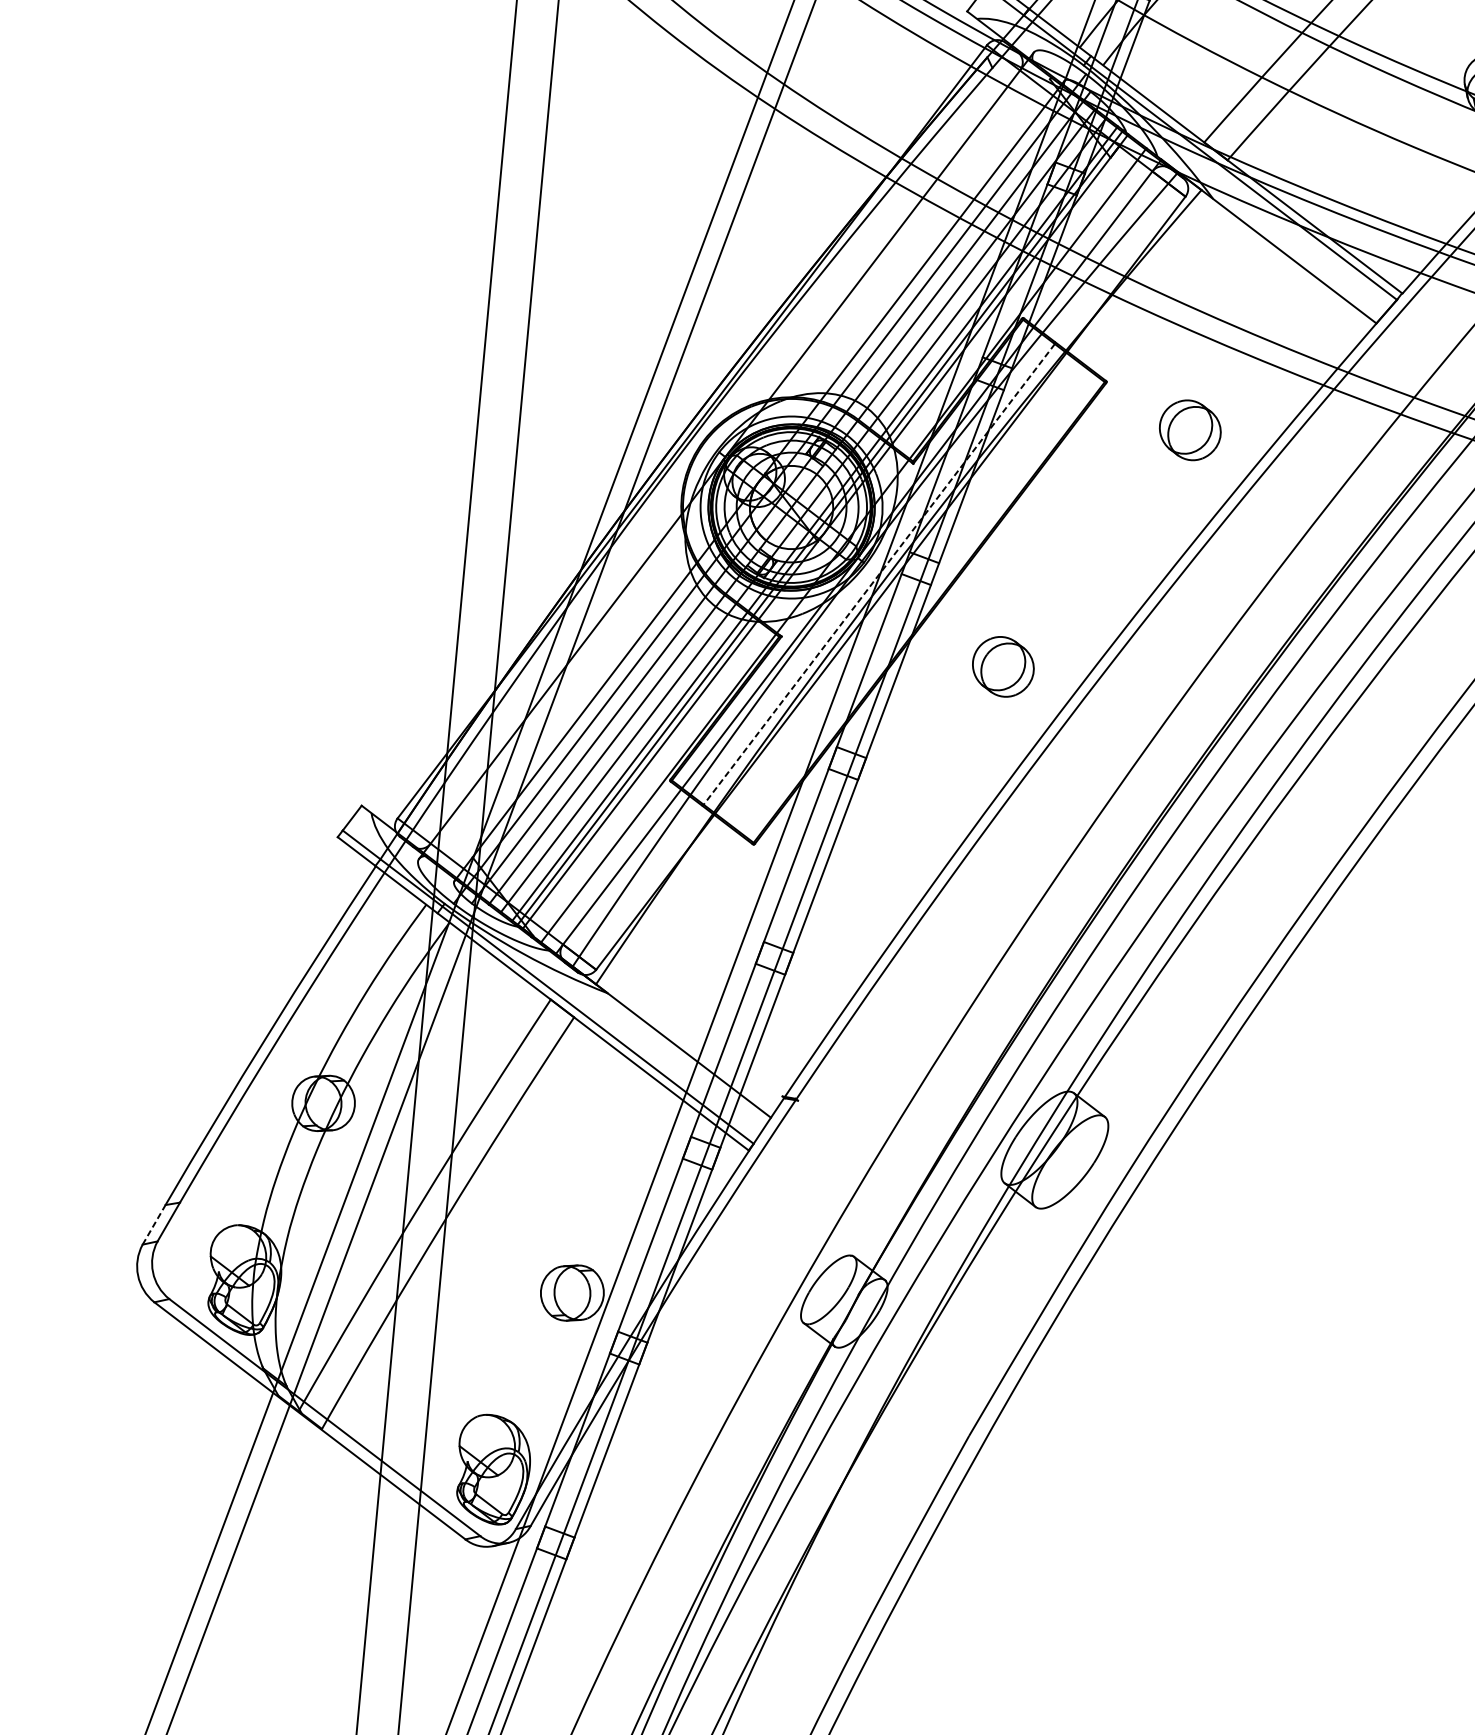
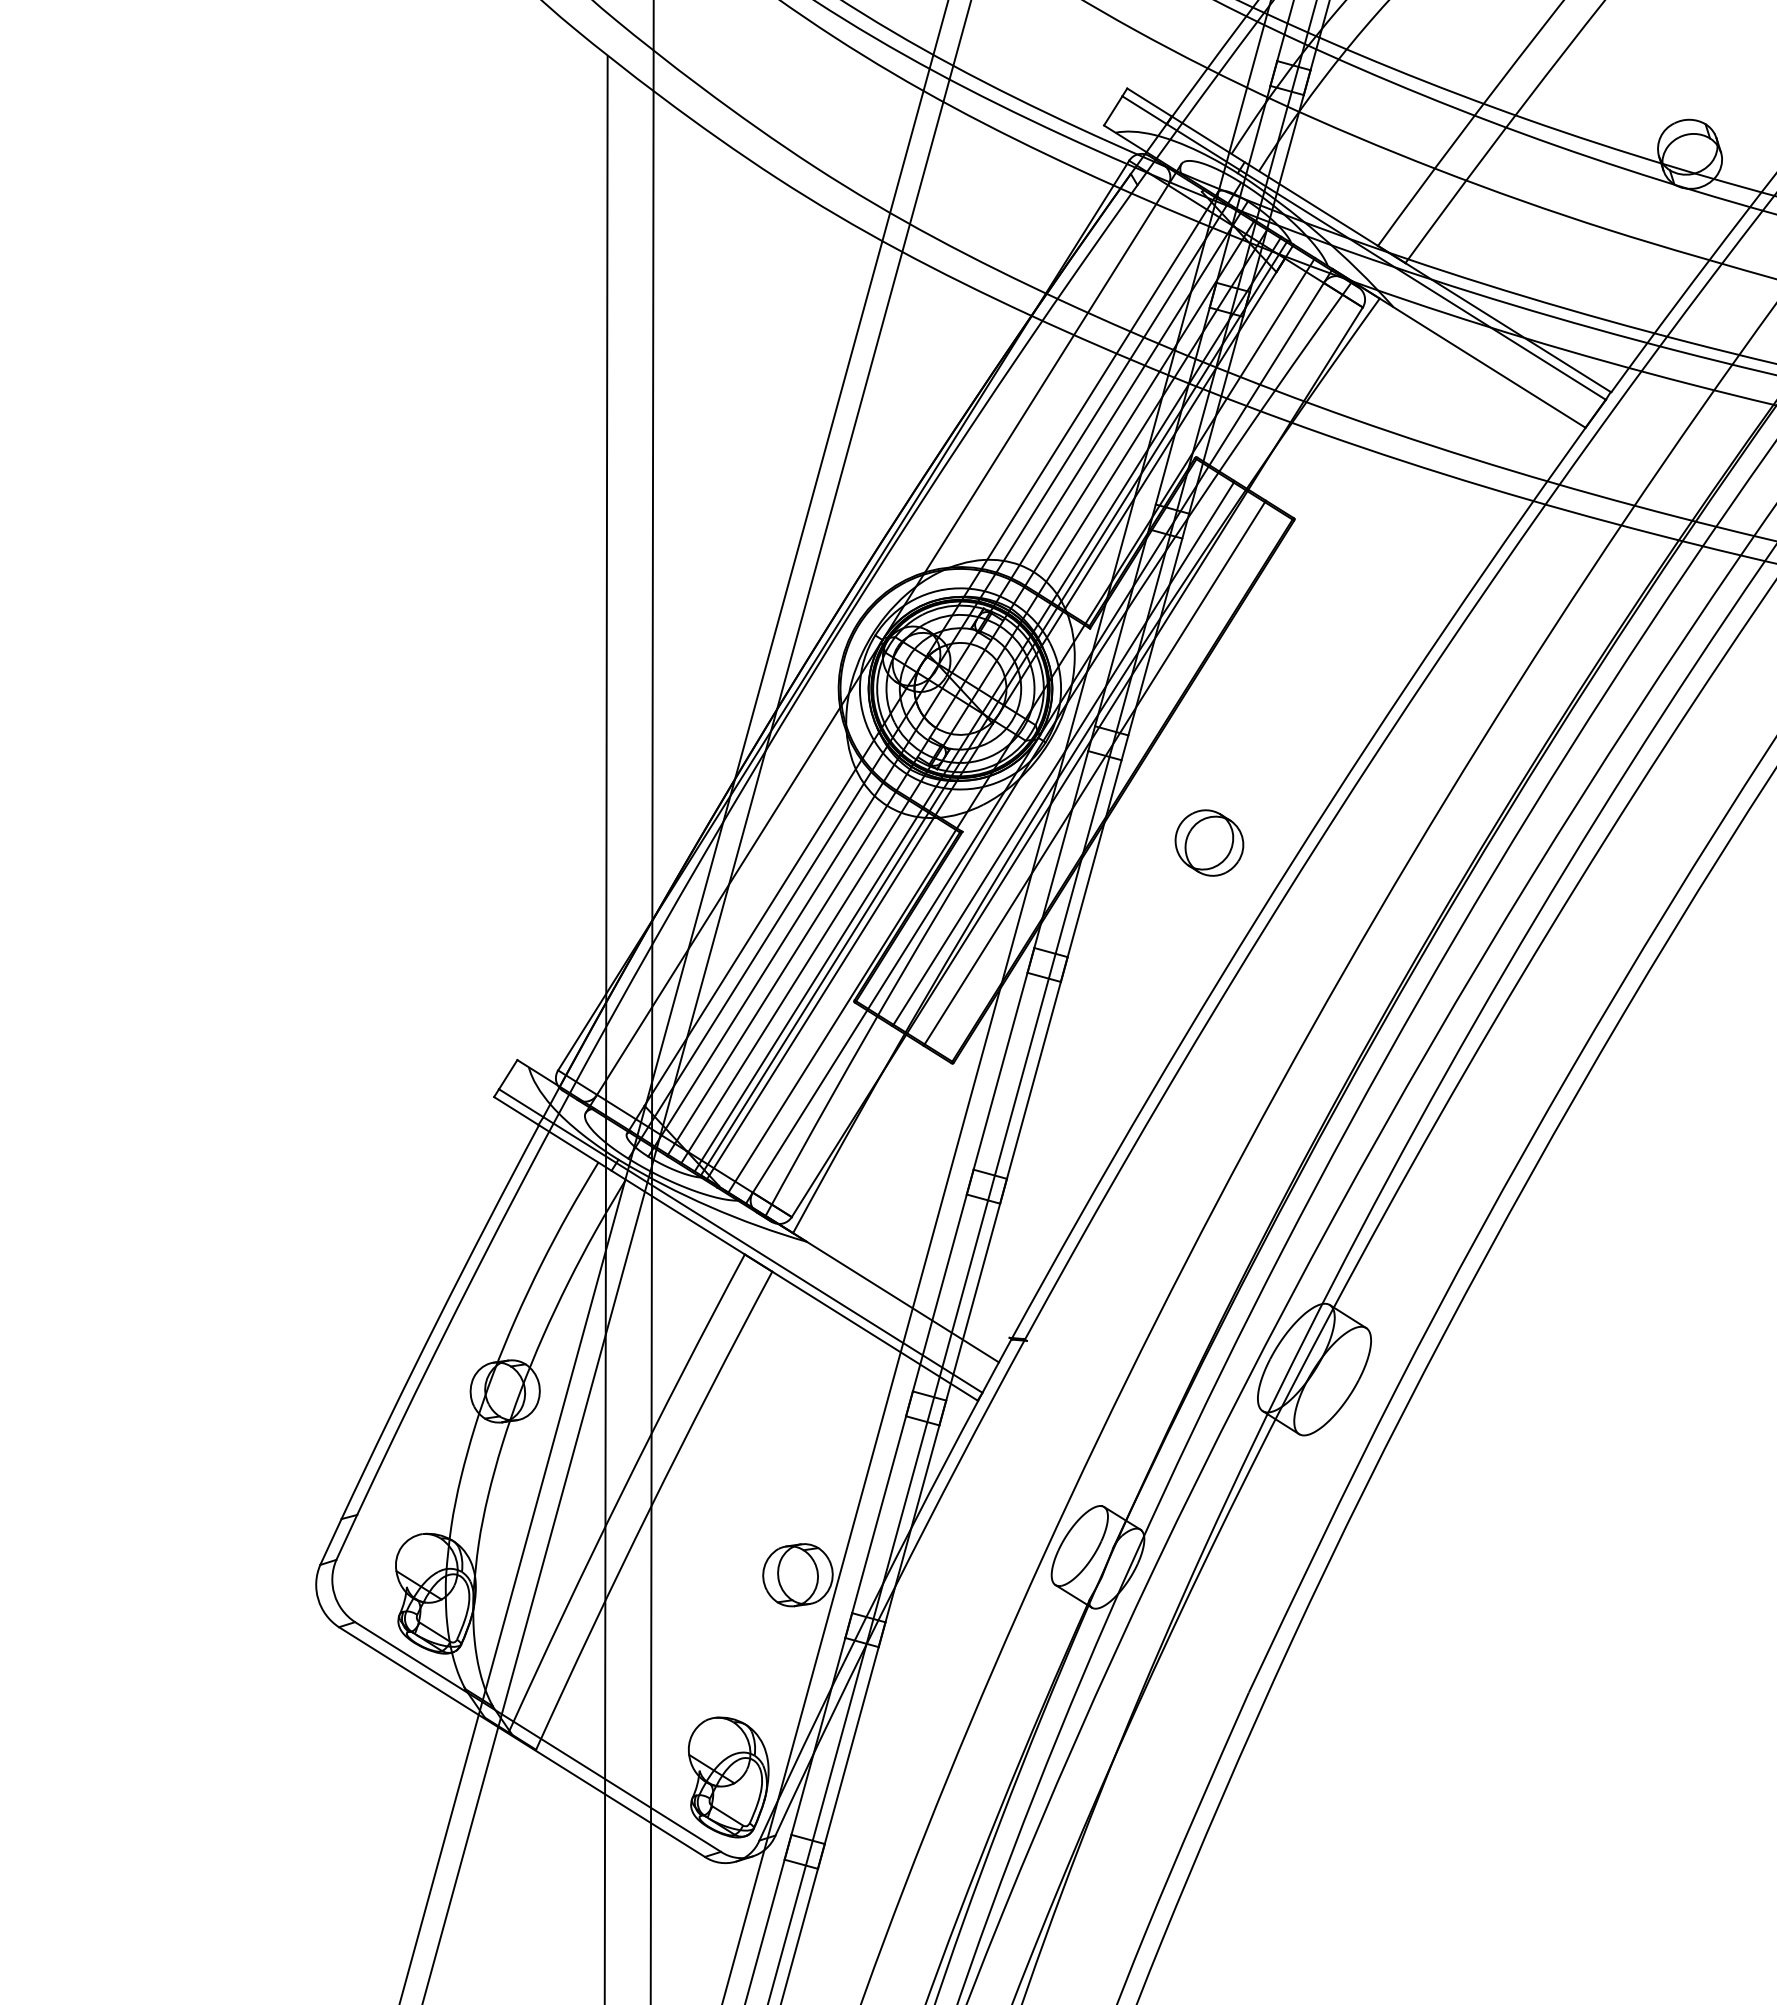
part: (1190, 429) -> (1391, 563), removed
line: (879, 575) -> (1063, 754), dashed -> solid
line: (905, 593) -> (1094, 772), added
line: (154, 1224) -> (331, 1541), dashed -> solid

